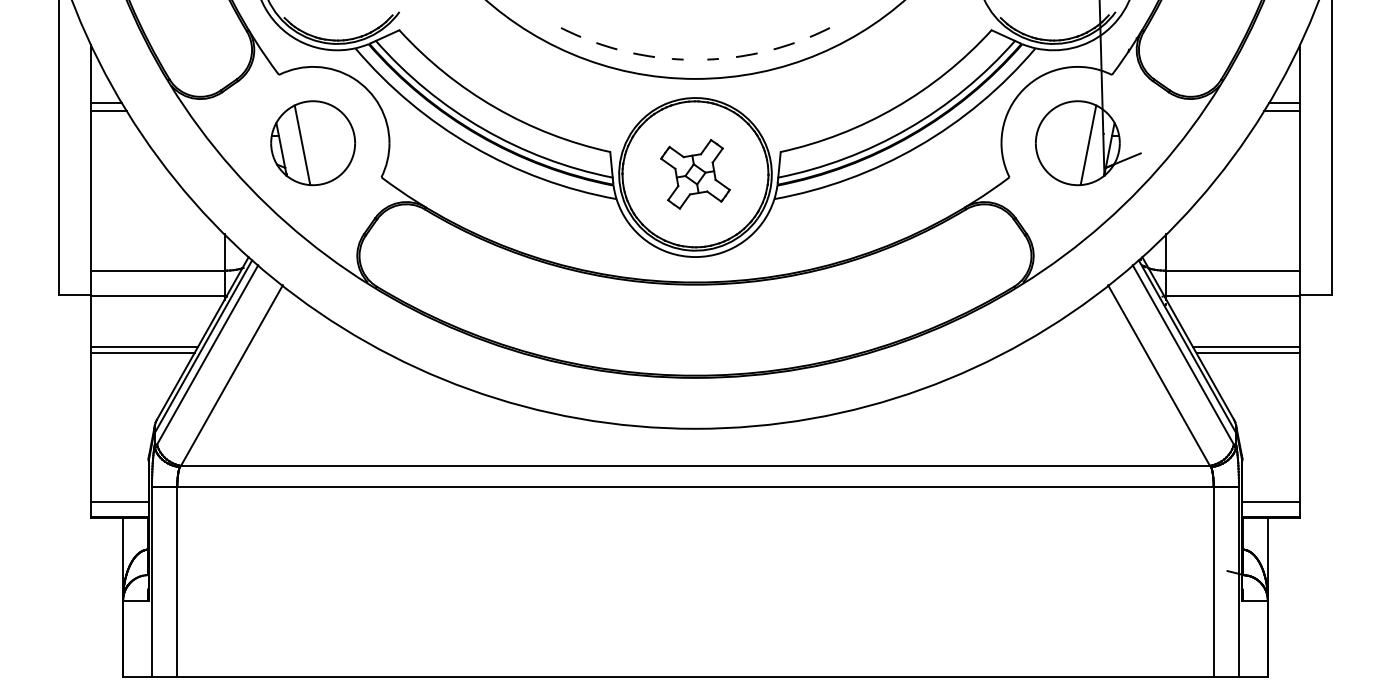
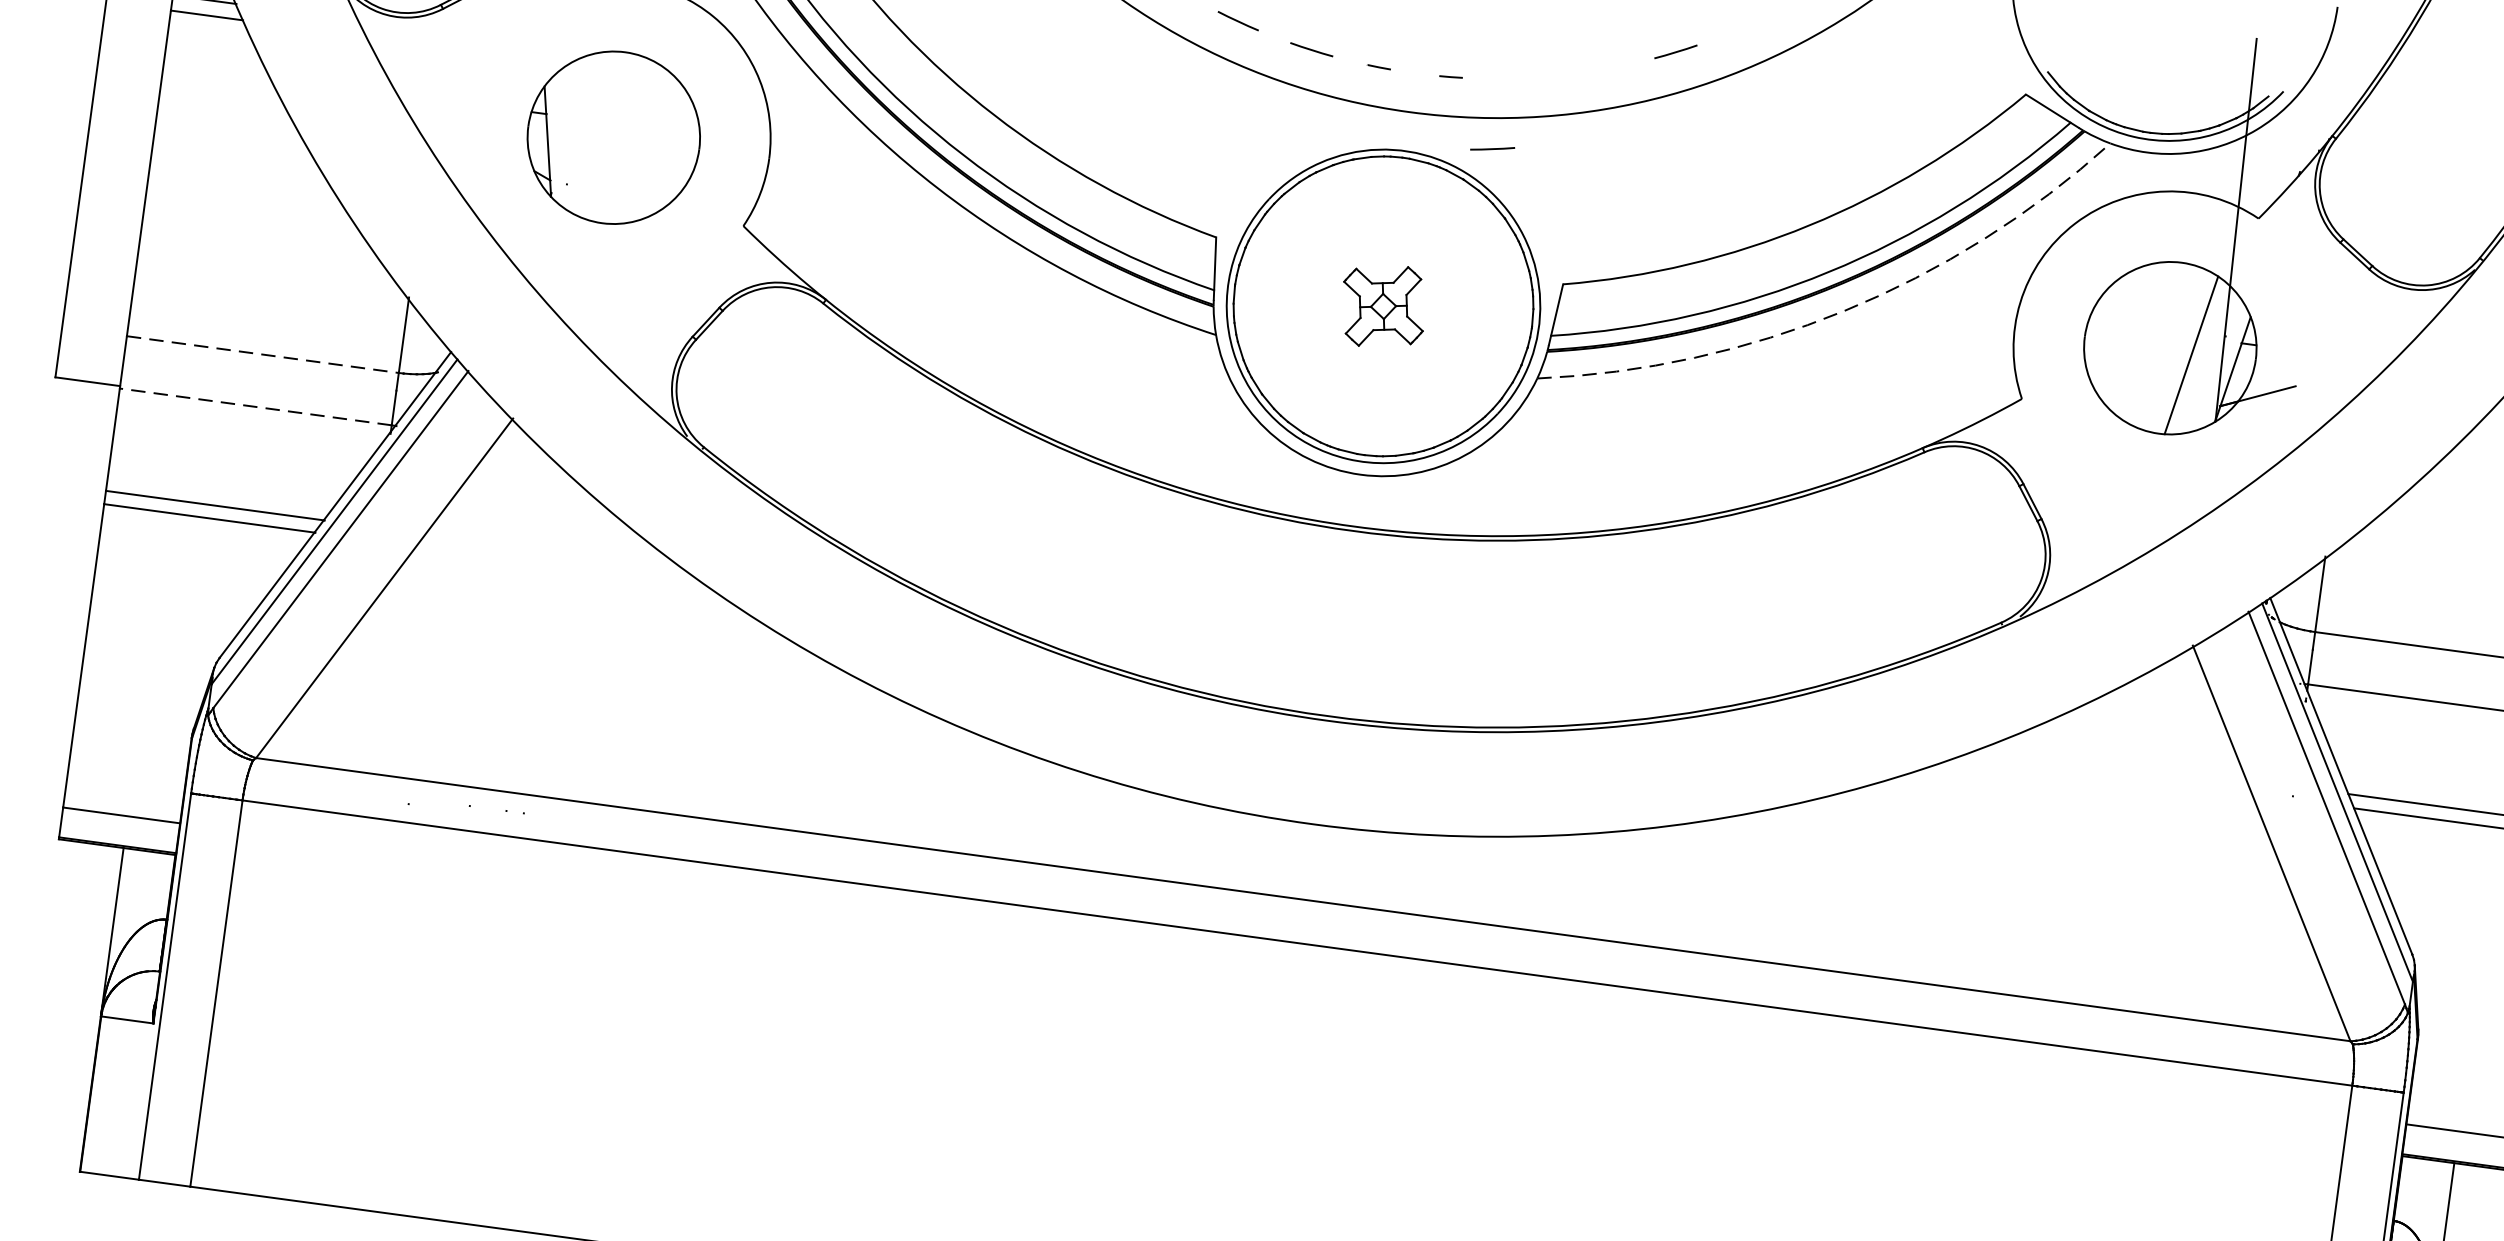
line: (783, 46) -> (1597, 70), removed
line: (746, 54) -> (1492, 147), moved
line: (302, 145) -> (591, 139), removed
arc: (918, 146) -> (1845, 311), solid -> dashed
part: (695, 174) -> (1383, 306), size x0.6
line: (157, 270) -> (261, 354), solid -> dashed
line: (157, 296) -> (254, 406), solid -> dashed

